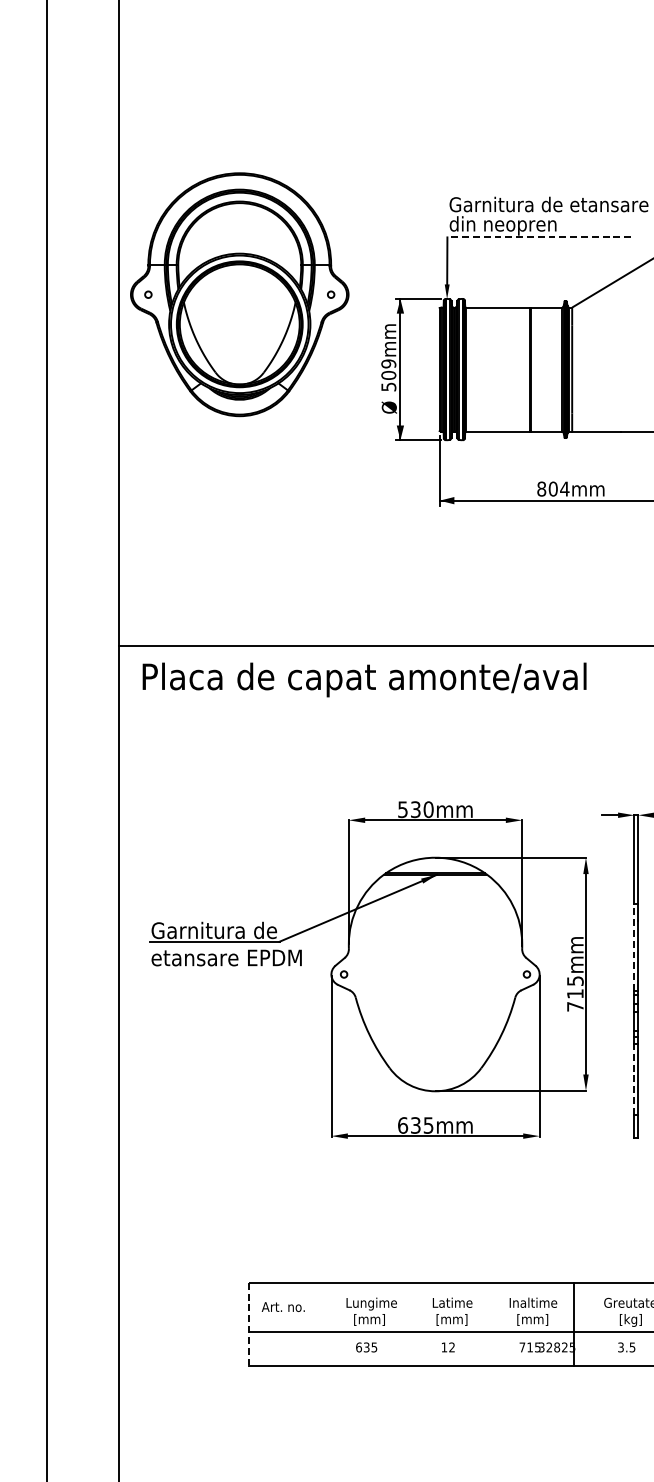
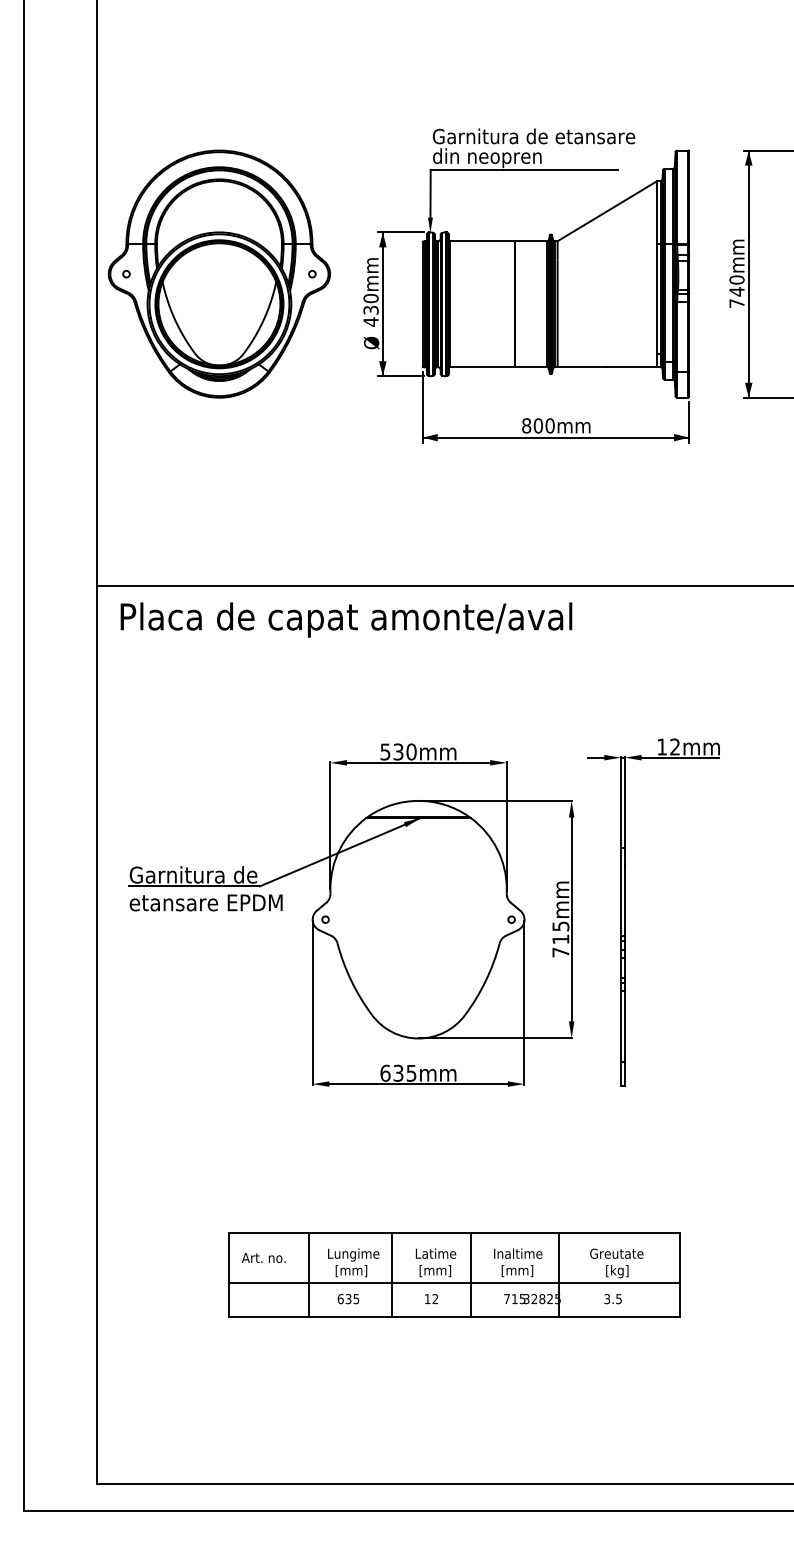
line: (538, 237) -> (523, 169), dashed -> solid
part: (238, 294) -> (218, 273), moved
text: (388, 375) -> (370, 310), 509mm -> 430mm
text: (564, 488) -> (549, 425), 804mm -> 800mm
line: (634, 946) -> (620, 891), dashed -> solid
line: (634, 1079) -> (620, 1026), dashed -> solid
line: (249, 1324) -> (229, 1275), dashed -> solid
line: (328, 1324) -> (309, 1275), added
line: (408, 1324) -> (391, 1275), added
line: (486, 1324) -> (470, 1275), added

